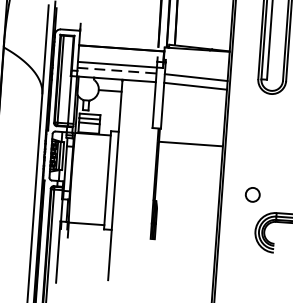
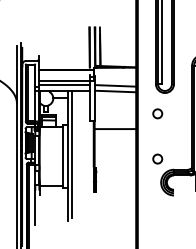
line: (117, 71) -> (64, 85), dashed -> solid
circle: (257, 124) -> (157, 113), added
line: (120, 176) -> (71, 153), added

